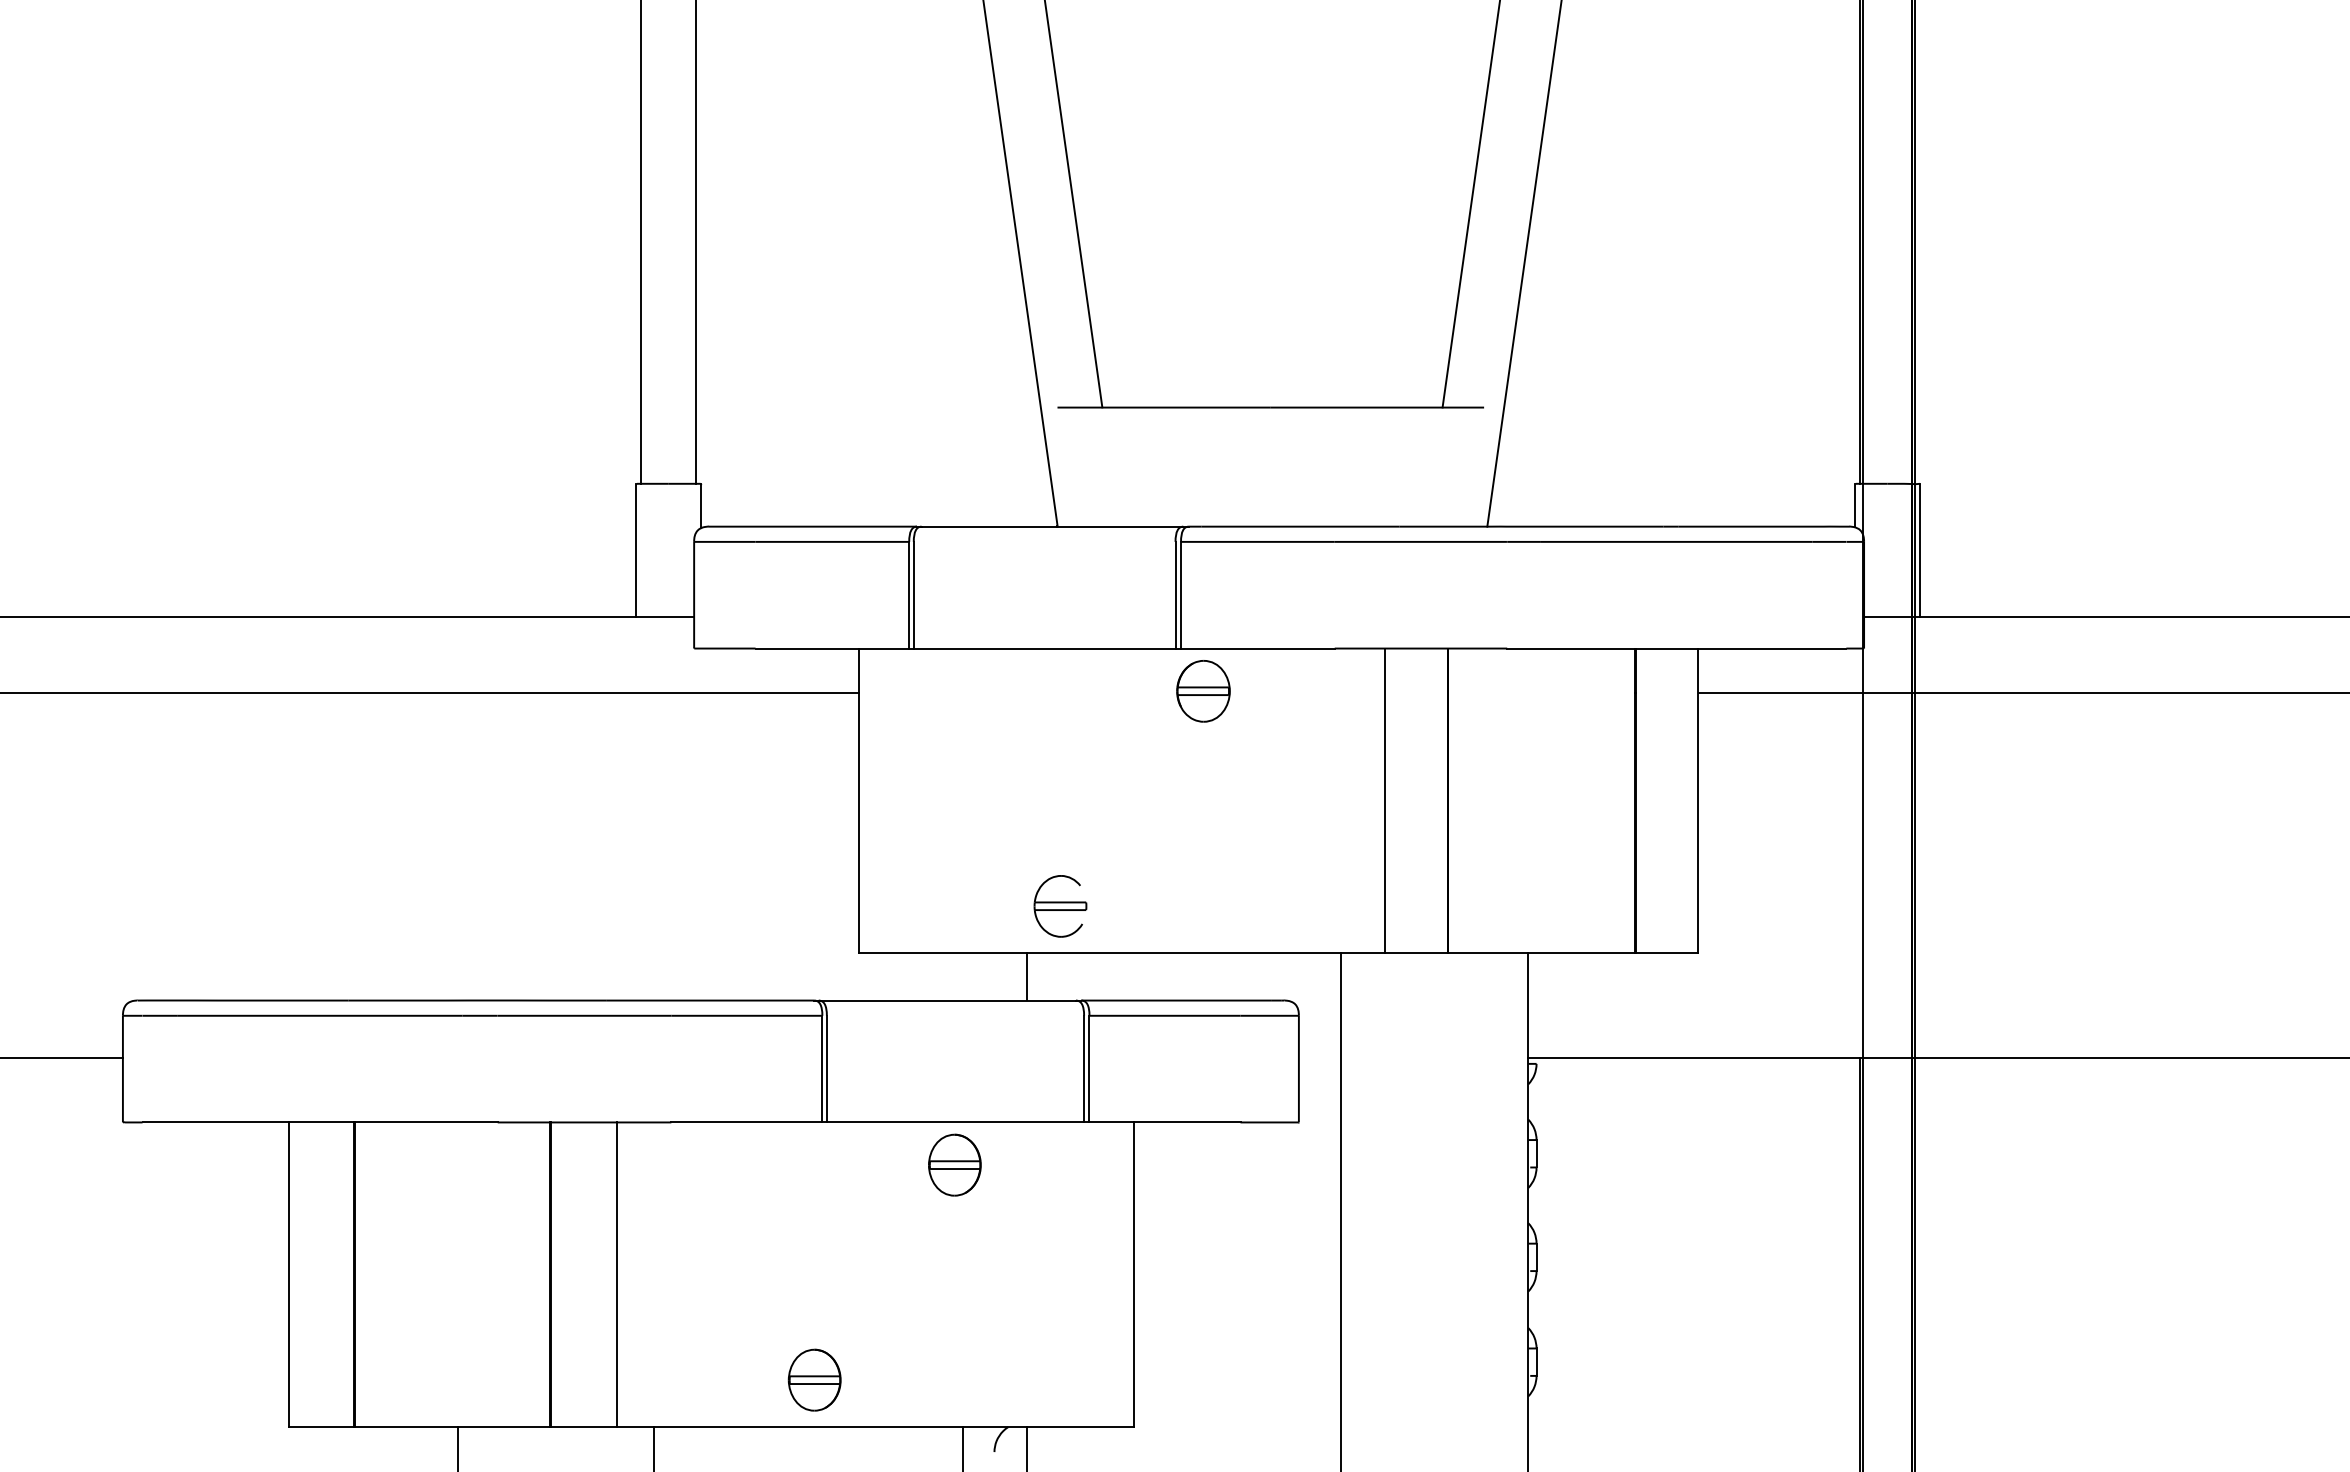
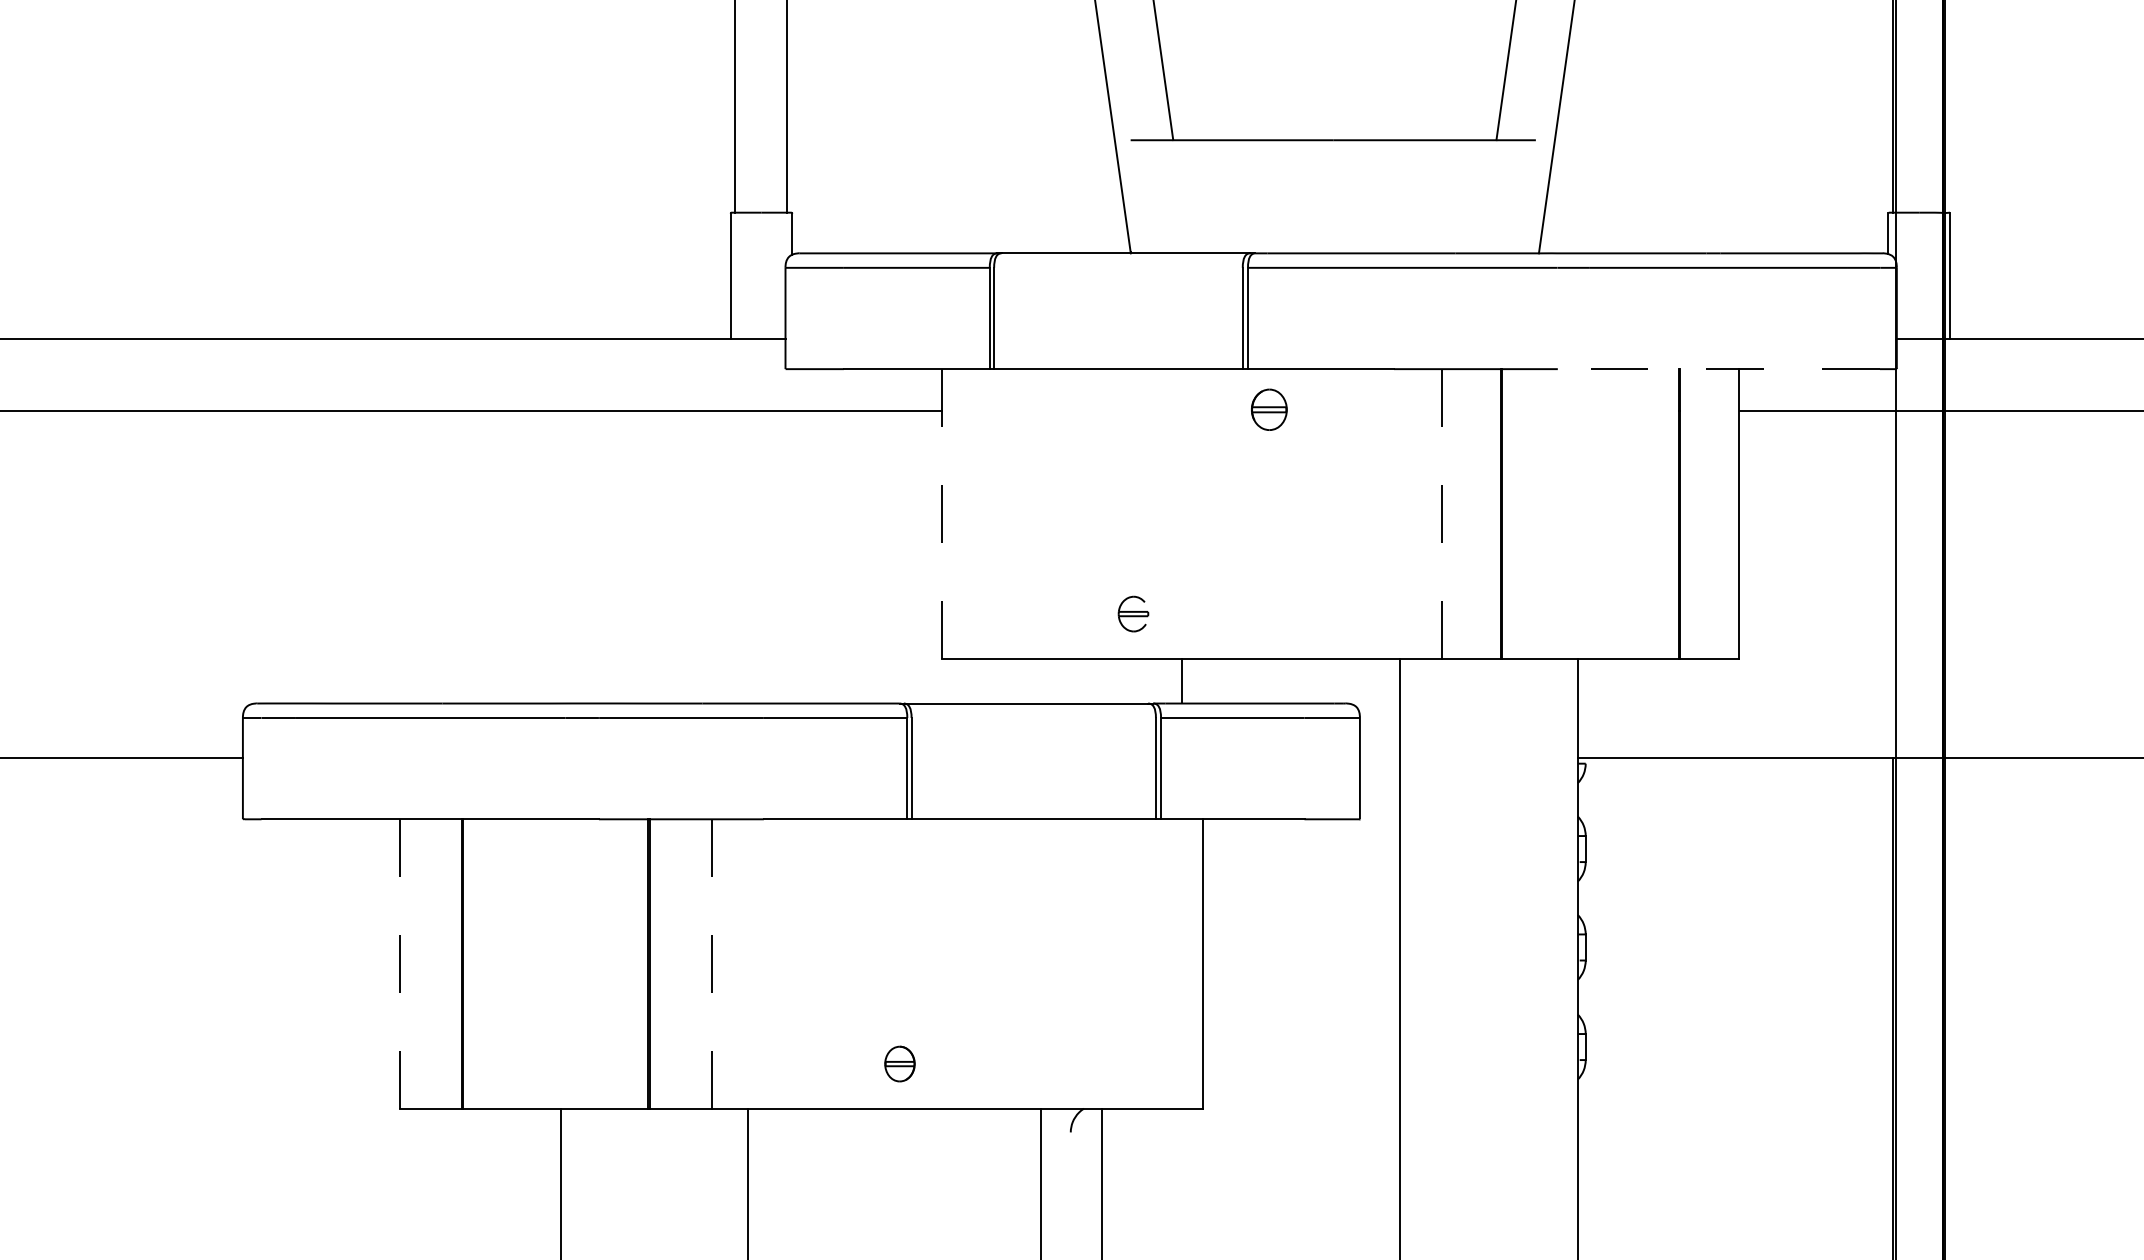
line: (1676, 648) -> (1718, 369), solid -> dashed
part: (1203, 691) -> (1269, 409), size x0.7
line: (1385, 800) -> (1442, 513), solid -> dashed
line: (858, 801) -> (941, 514), solid -> dashed
part: (1060, 906) -> (1133, 614), size x0.6
line: (1026, 976) -> (1181, 680), moved
part: (954, 1164) -> (1032, 859), removed
line: (288, 1275) -> (400, 964), solid -> dashed
line: (616, 1275) -> (711, 964), solid -> dashed
part: (814, 1379) -> (899, 1063), size x0.6

